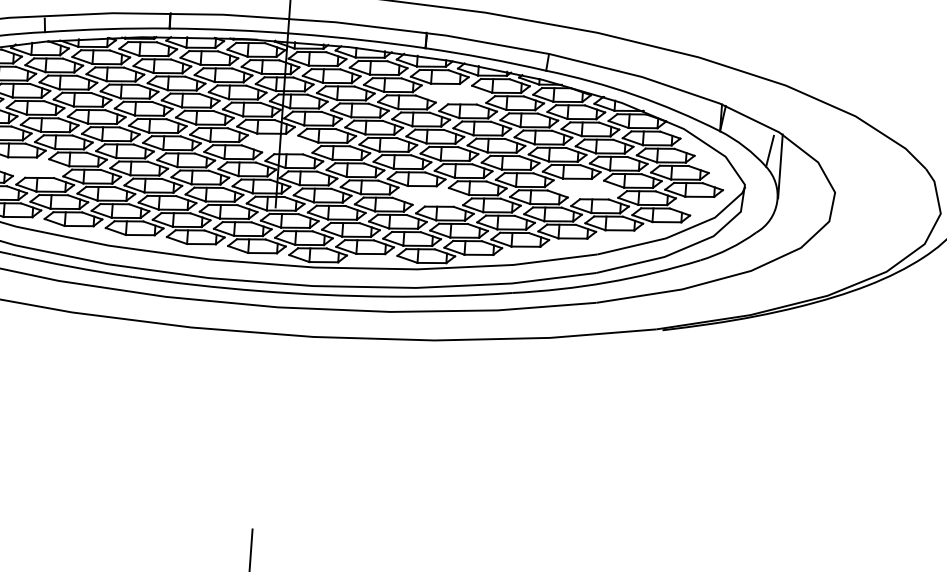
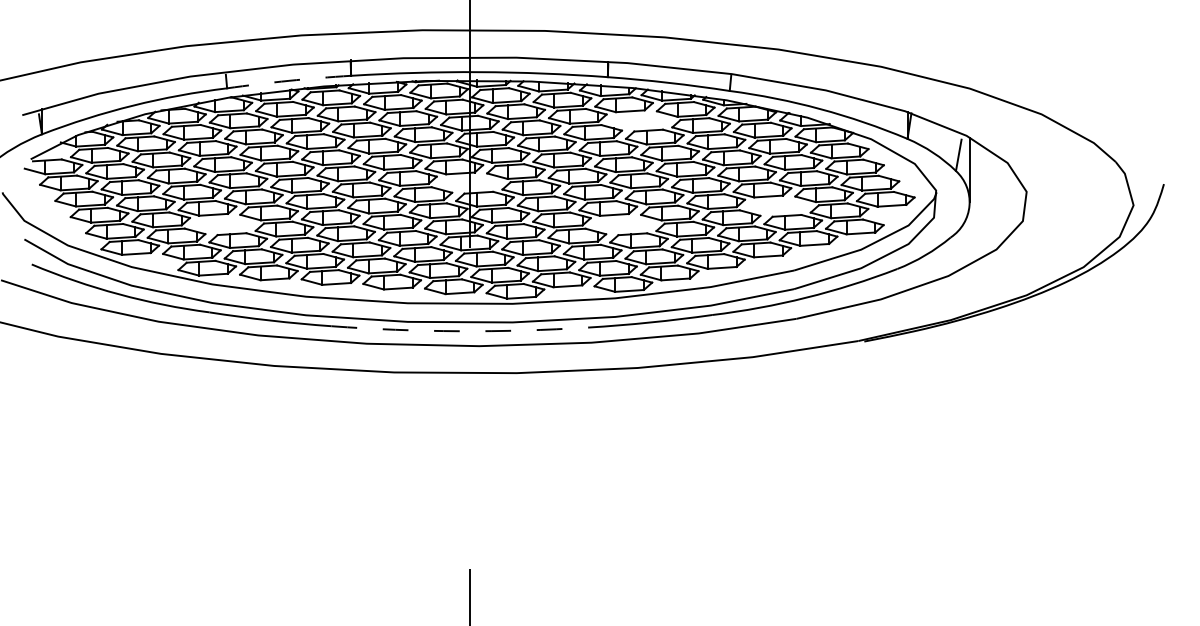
arc: (107, 28) -> (289, 80), solid -> dashed
arc: (259, 291) -> (459, 331), solid -> dashed

